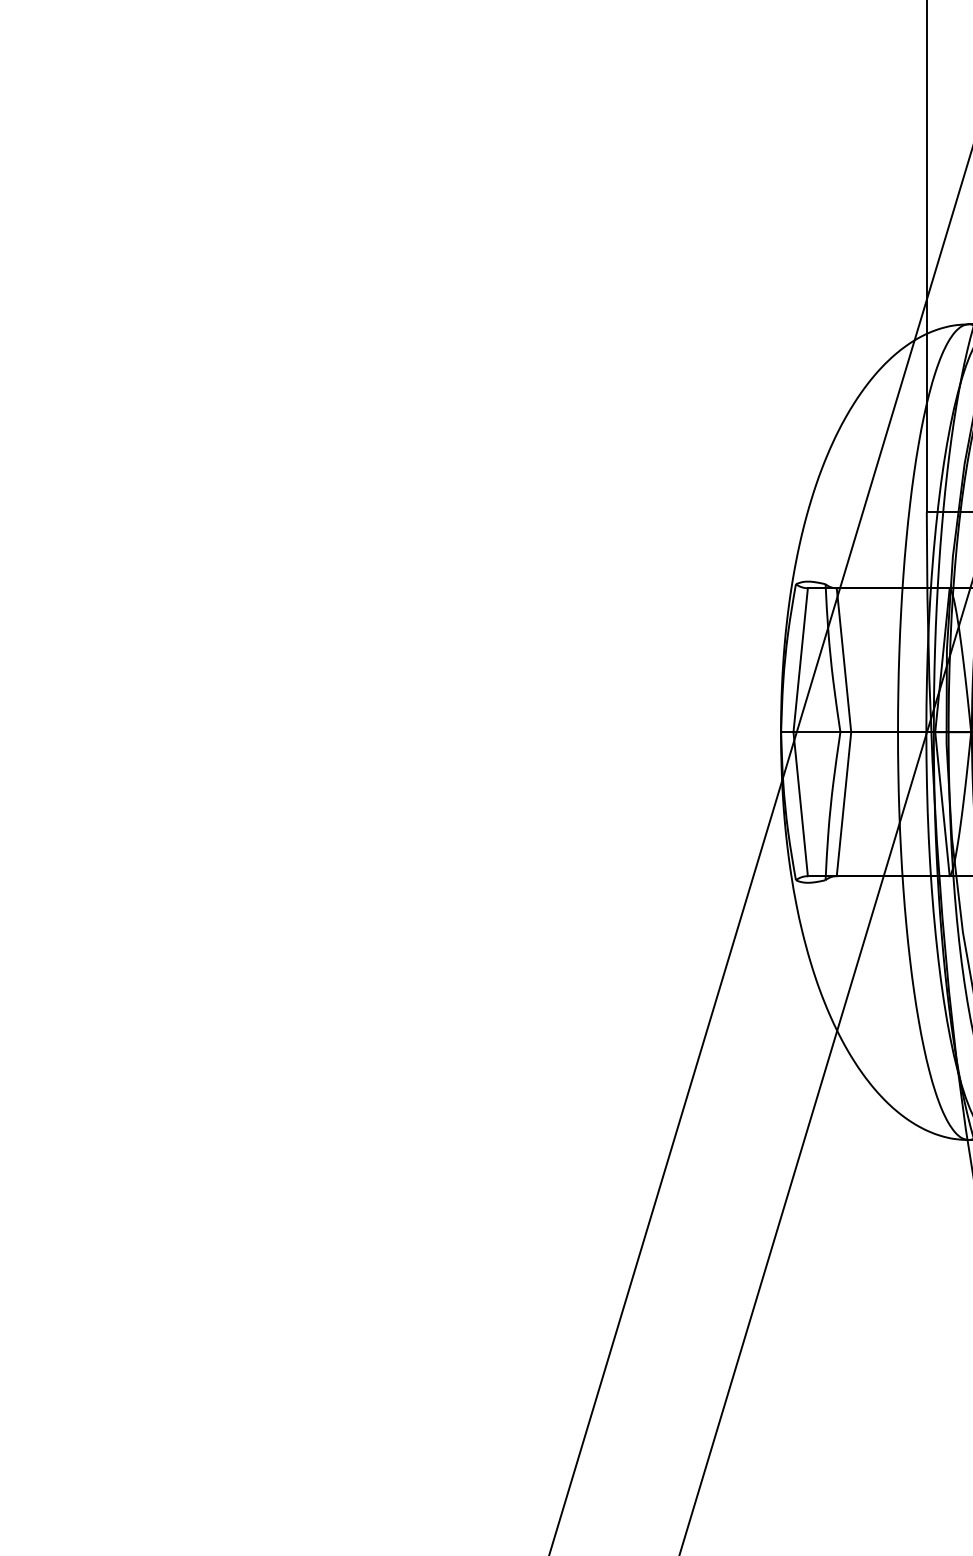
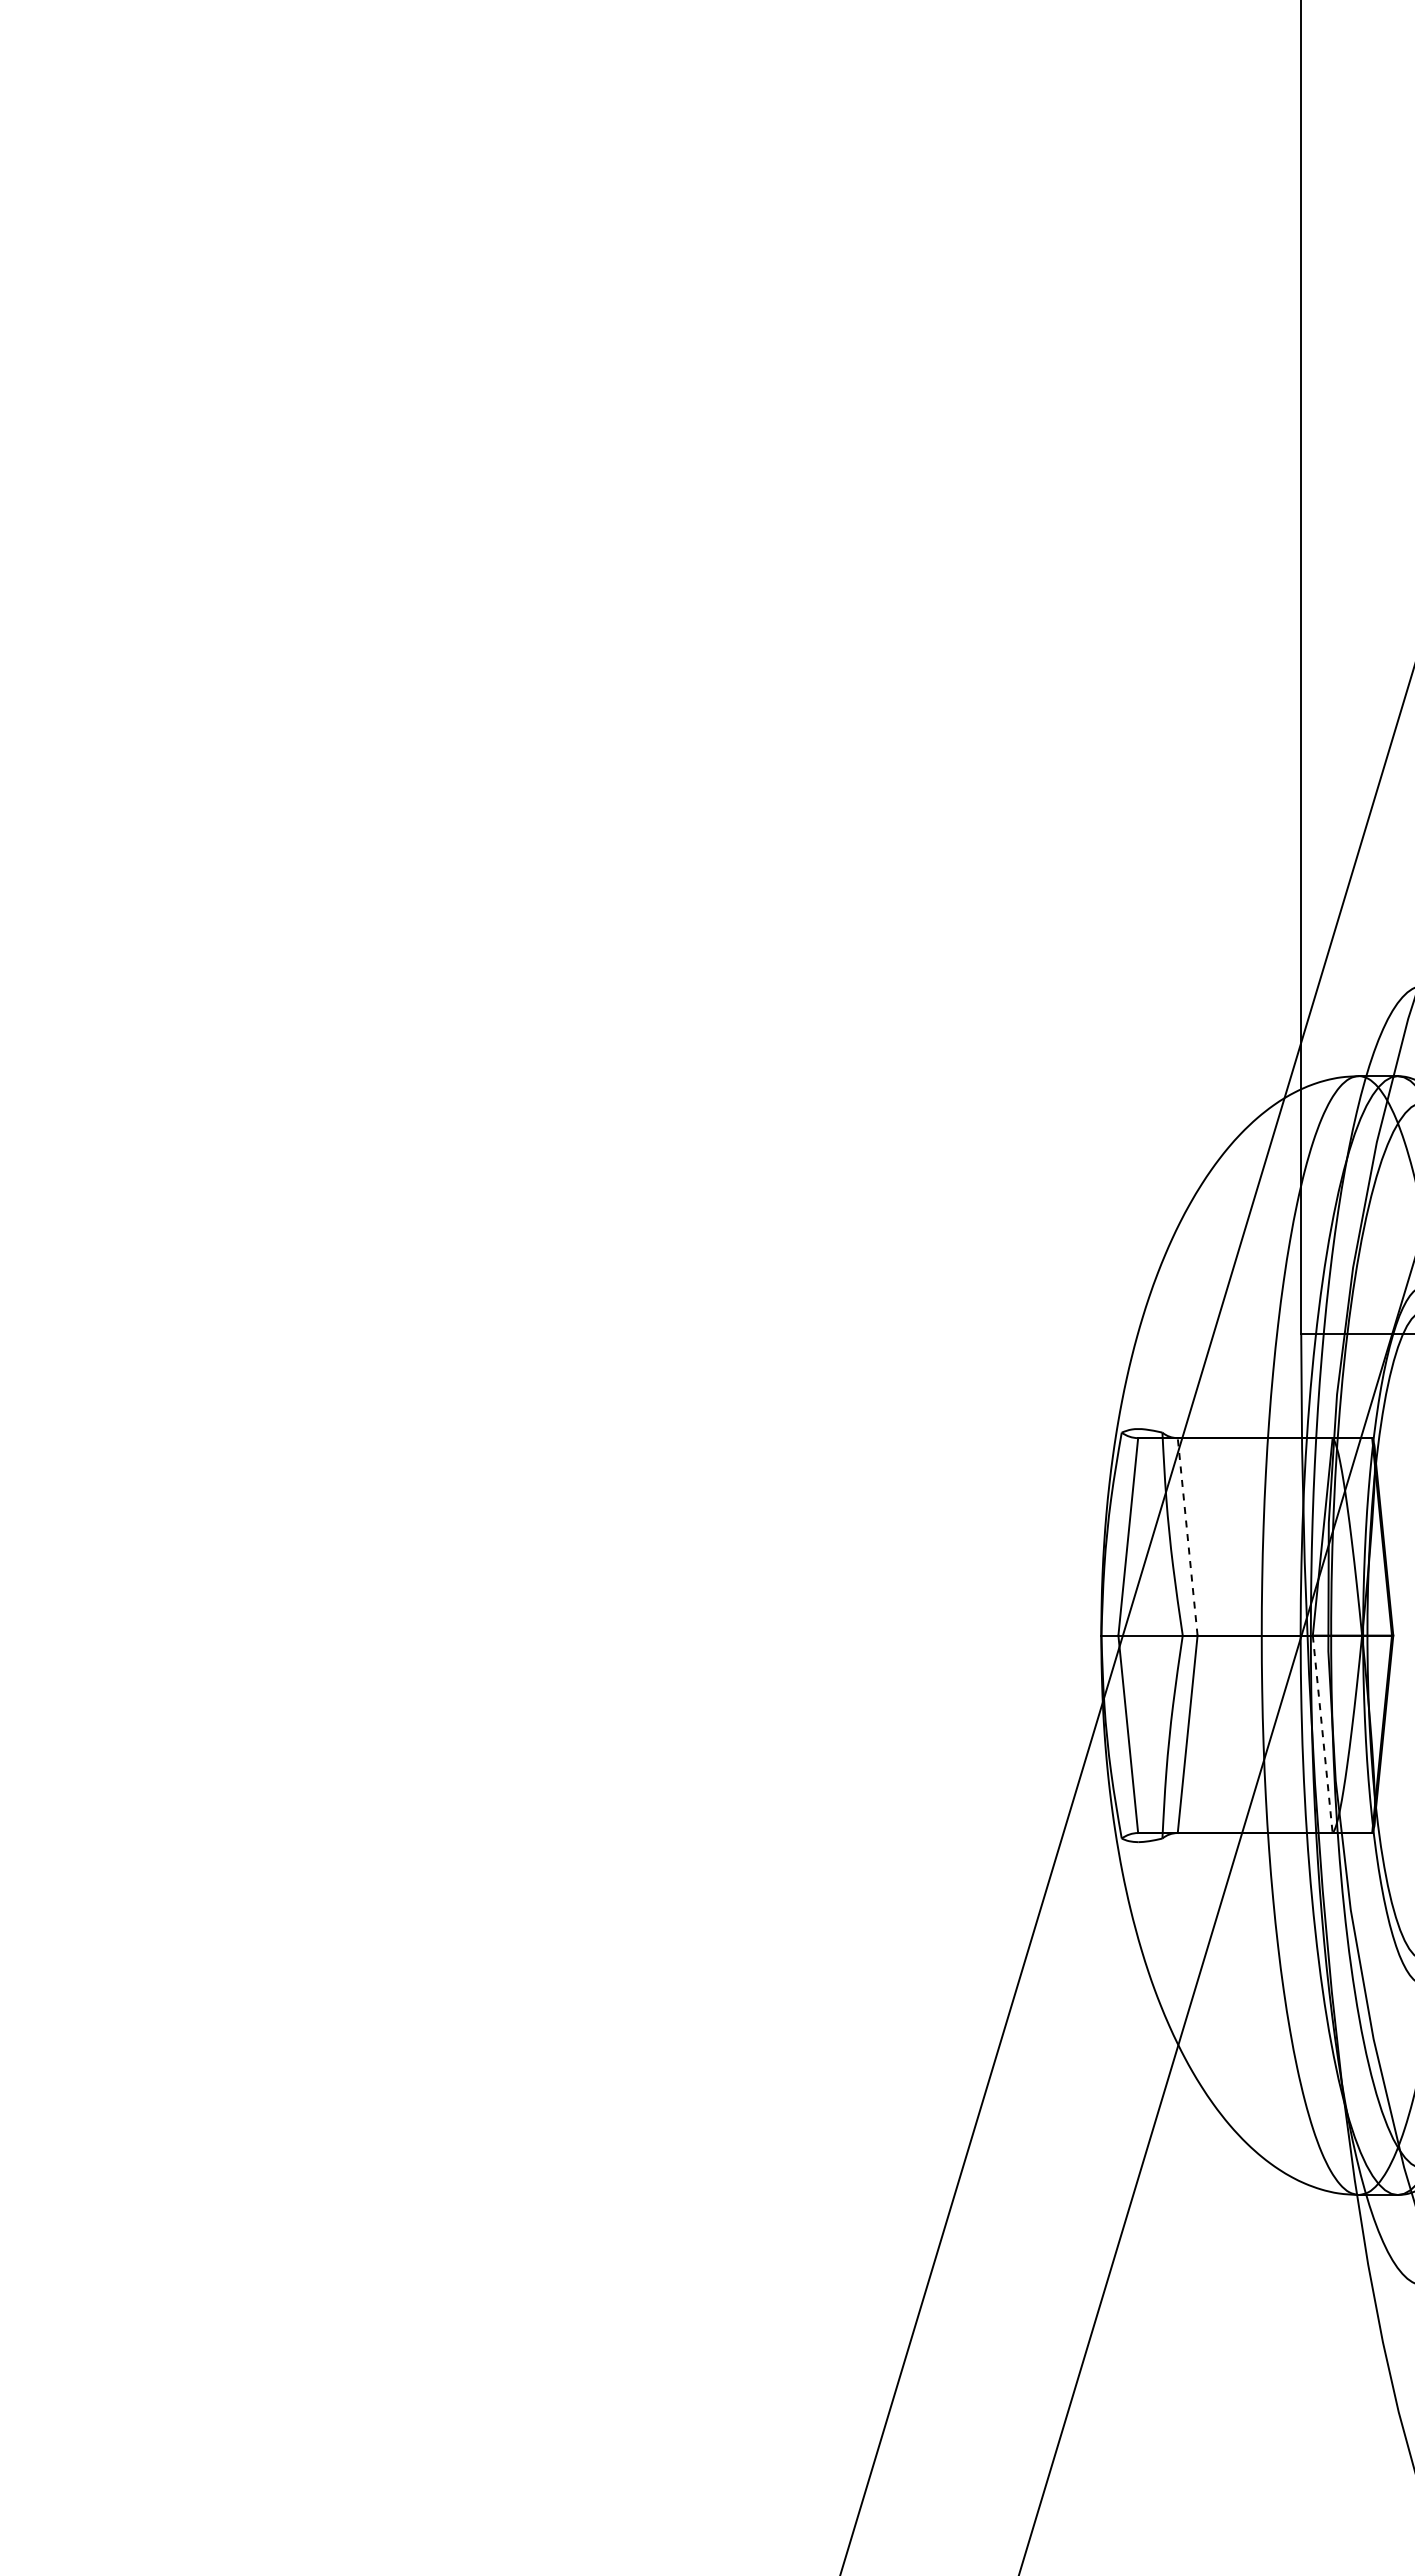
line: (843, 659) -> (1187, 1536), solid -> dashed
line: (942, 804) -> (1322, 1734), solid -> dashed

